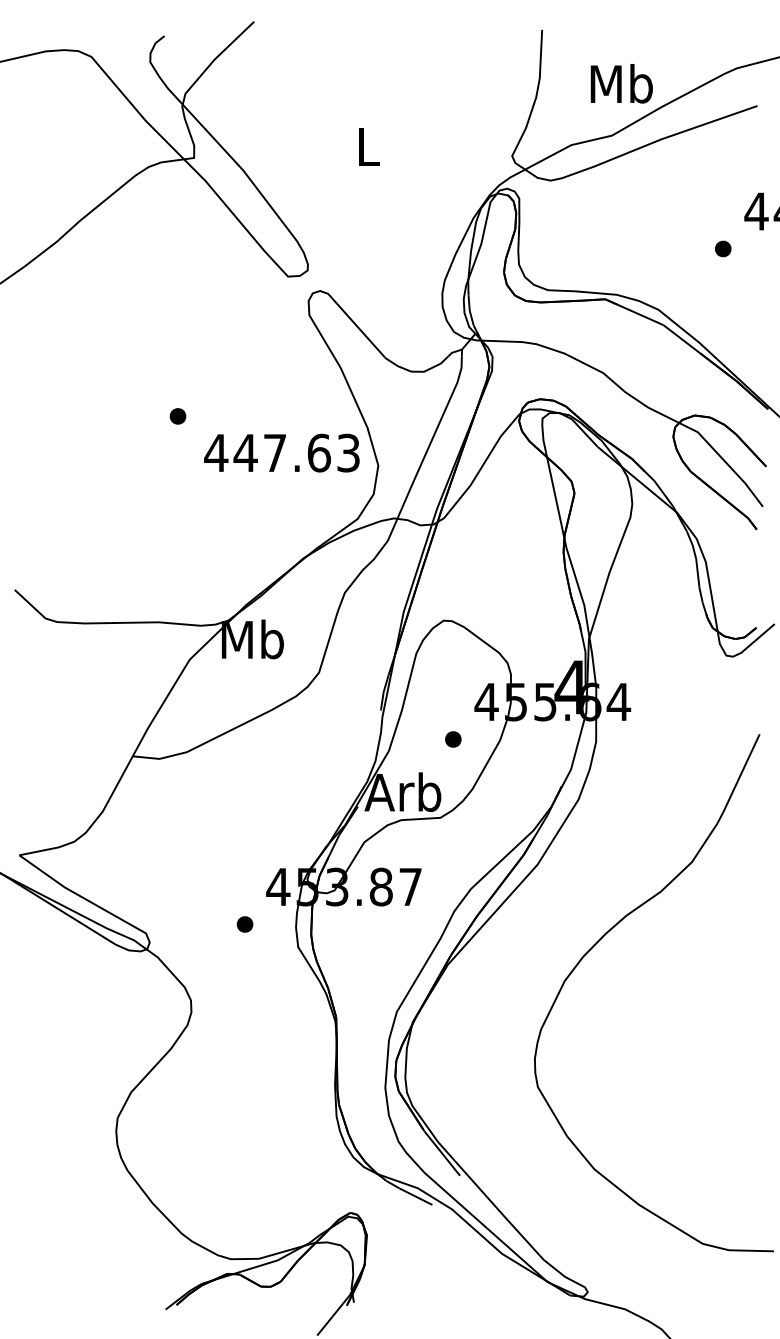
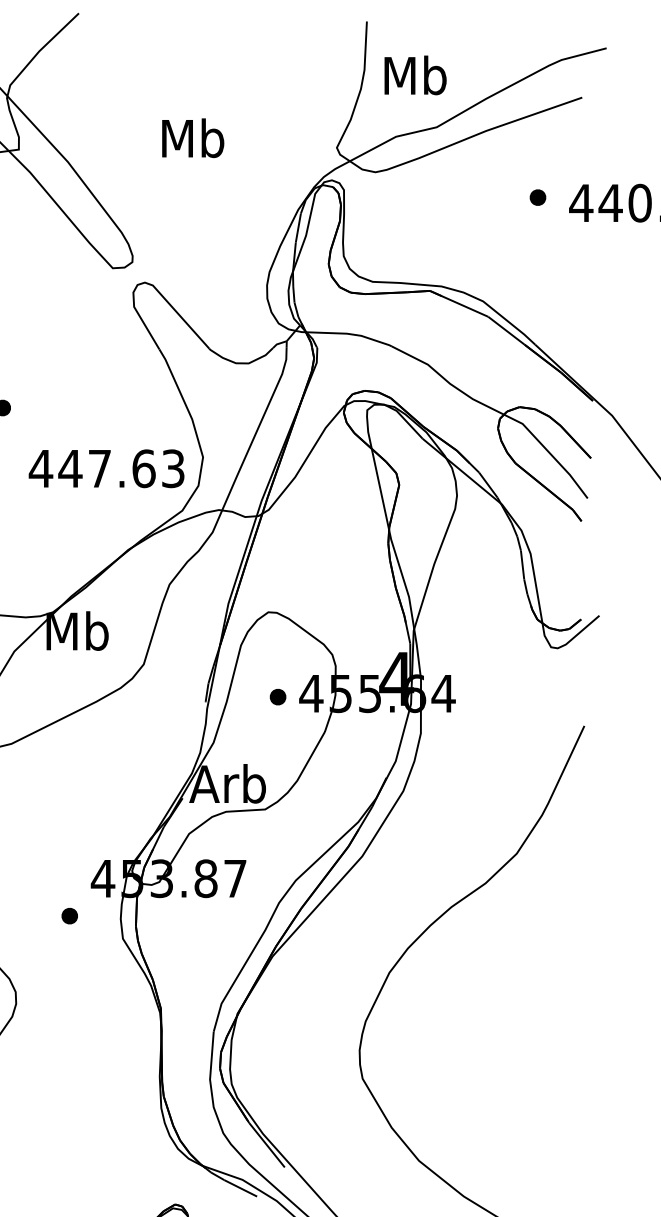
text: (621, 83) -> (415, 75), moved
text: (368, 146) -> (193, 138), L -> Mb
part: (723, 248) -> (538, 197), moved
text: (281, 452) -> (106, 468), moved
part: (453, 739) -> (278, 697), moved

